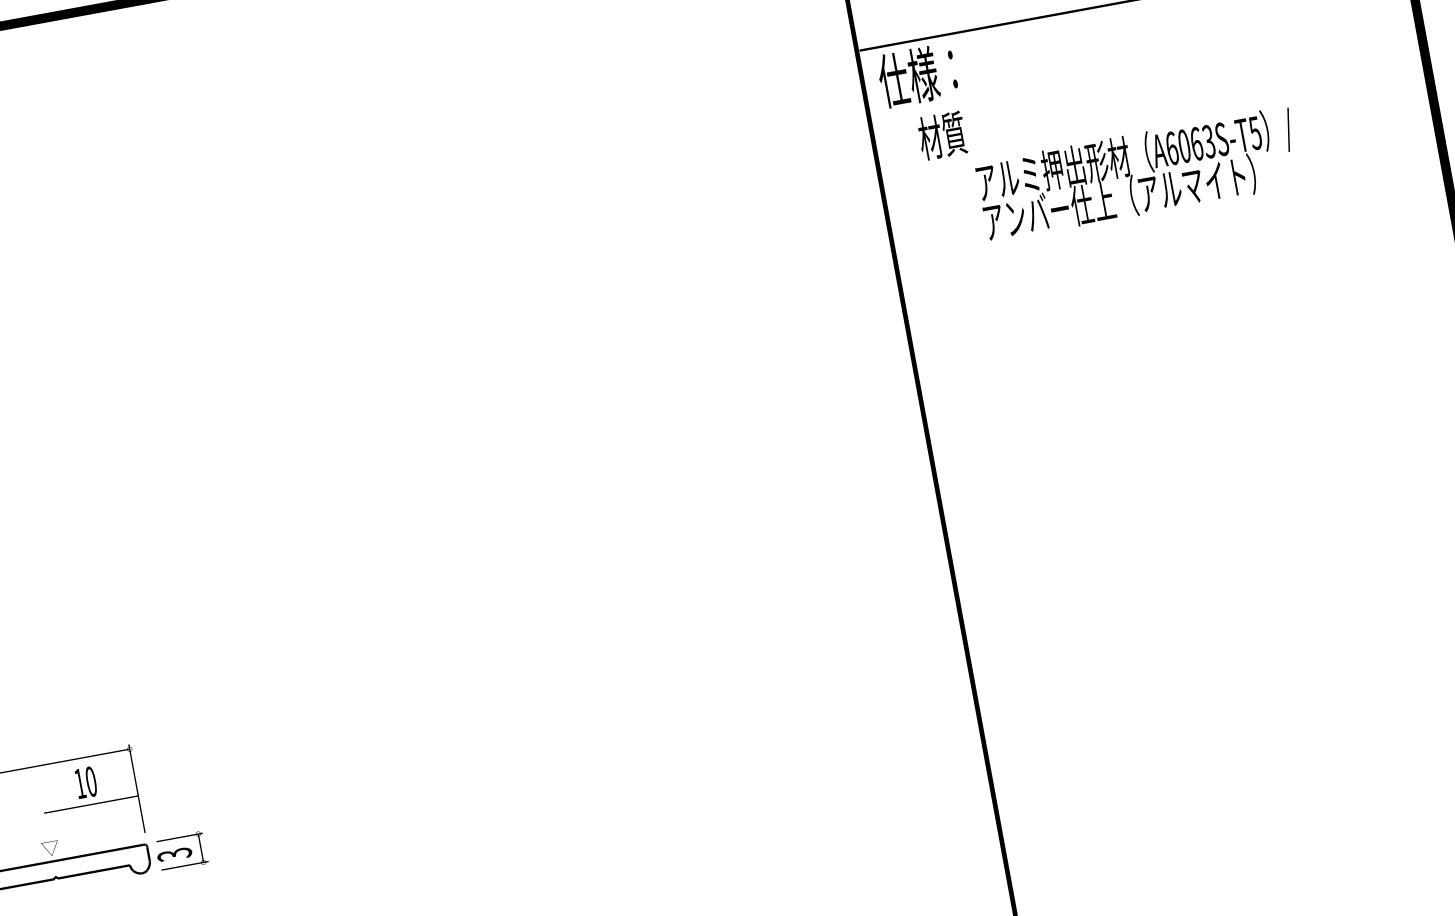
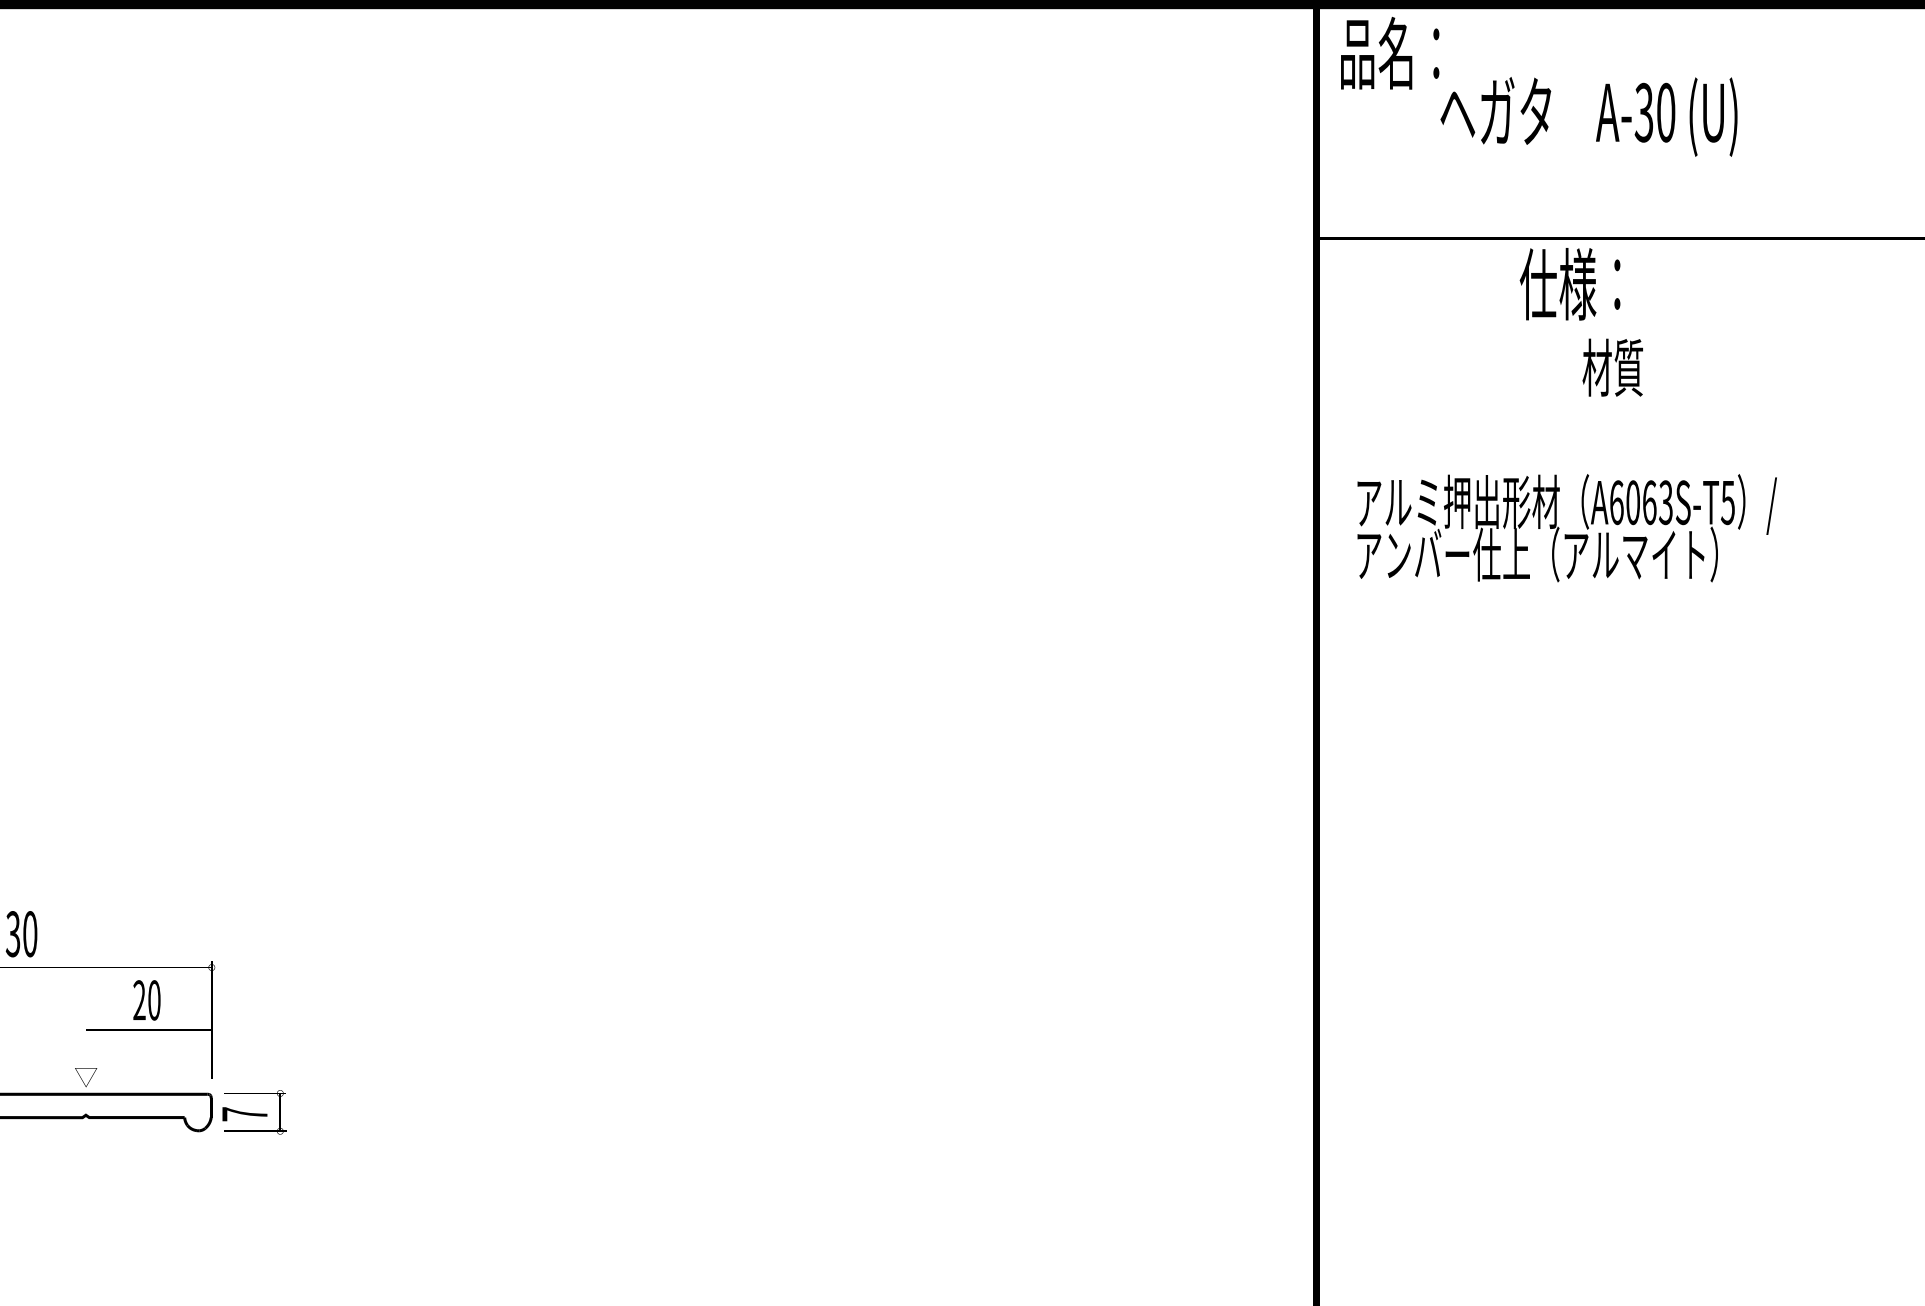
text: (917, 75) -> (1569, 284), moved
text: (941, 135) -> (1612, 367), moved
text: (1138, 174) -> (1566, 528), moved
text: (79, 783) -> (139, 999), 10 -> 20
text: (174, 854) -> (244, 1114), 3 -> 7

